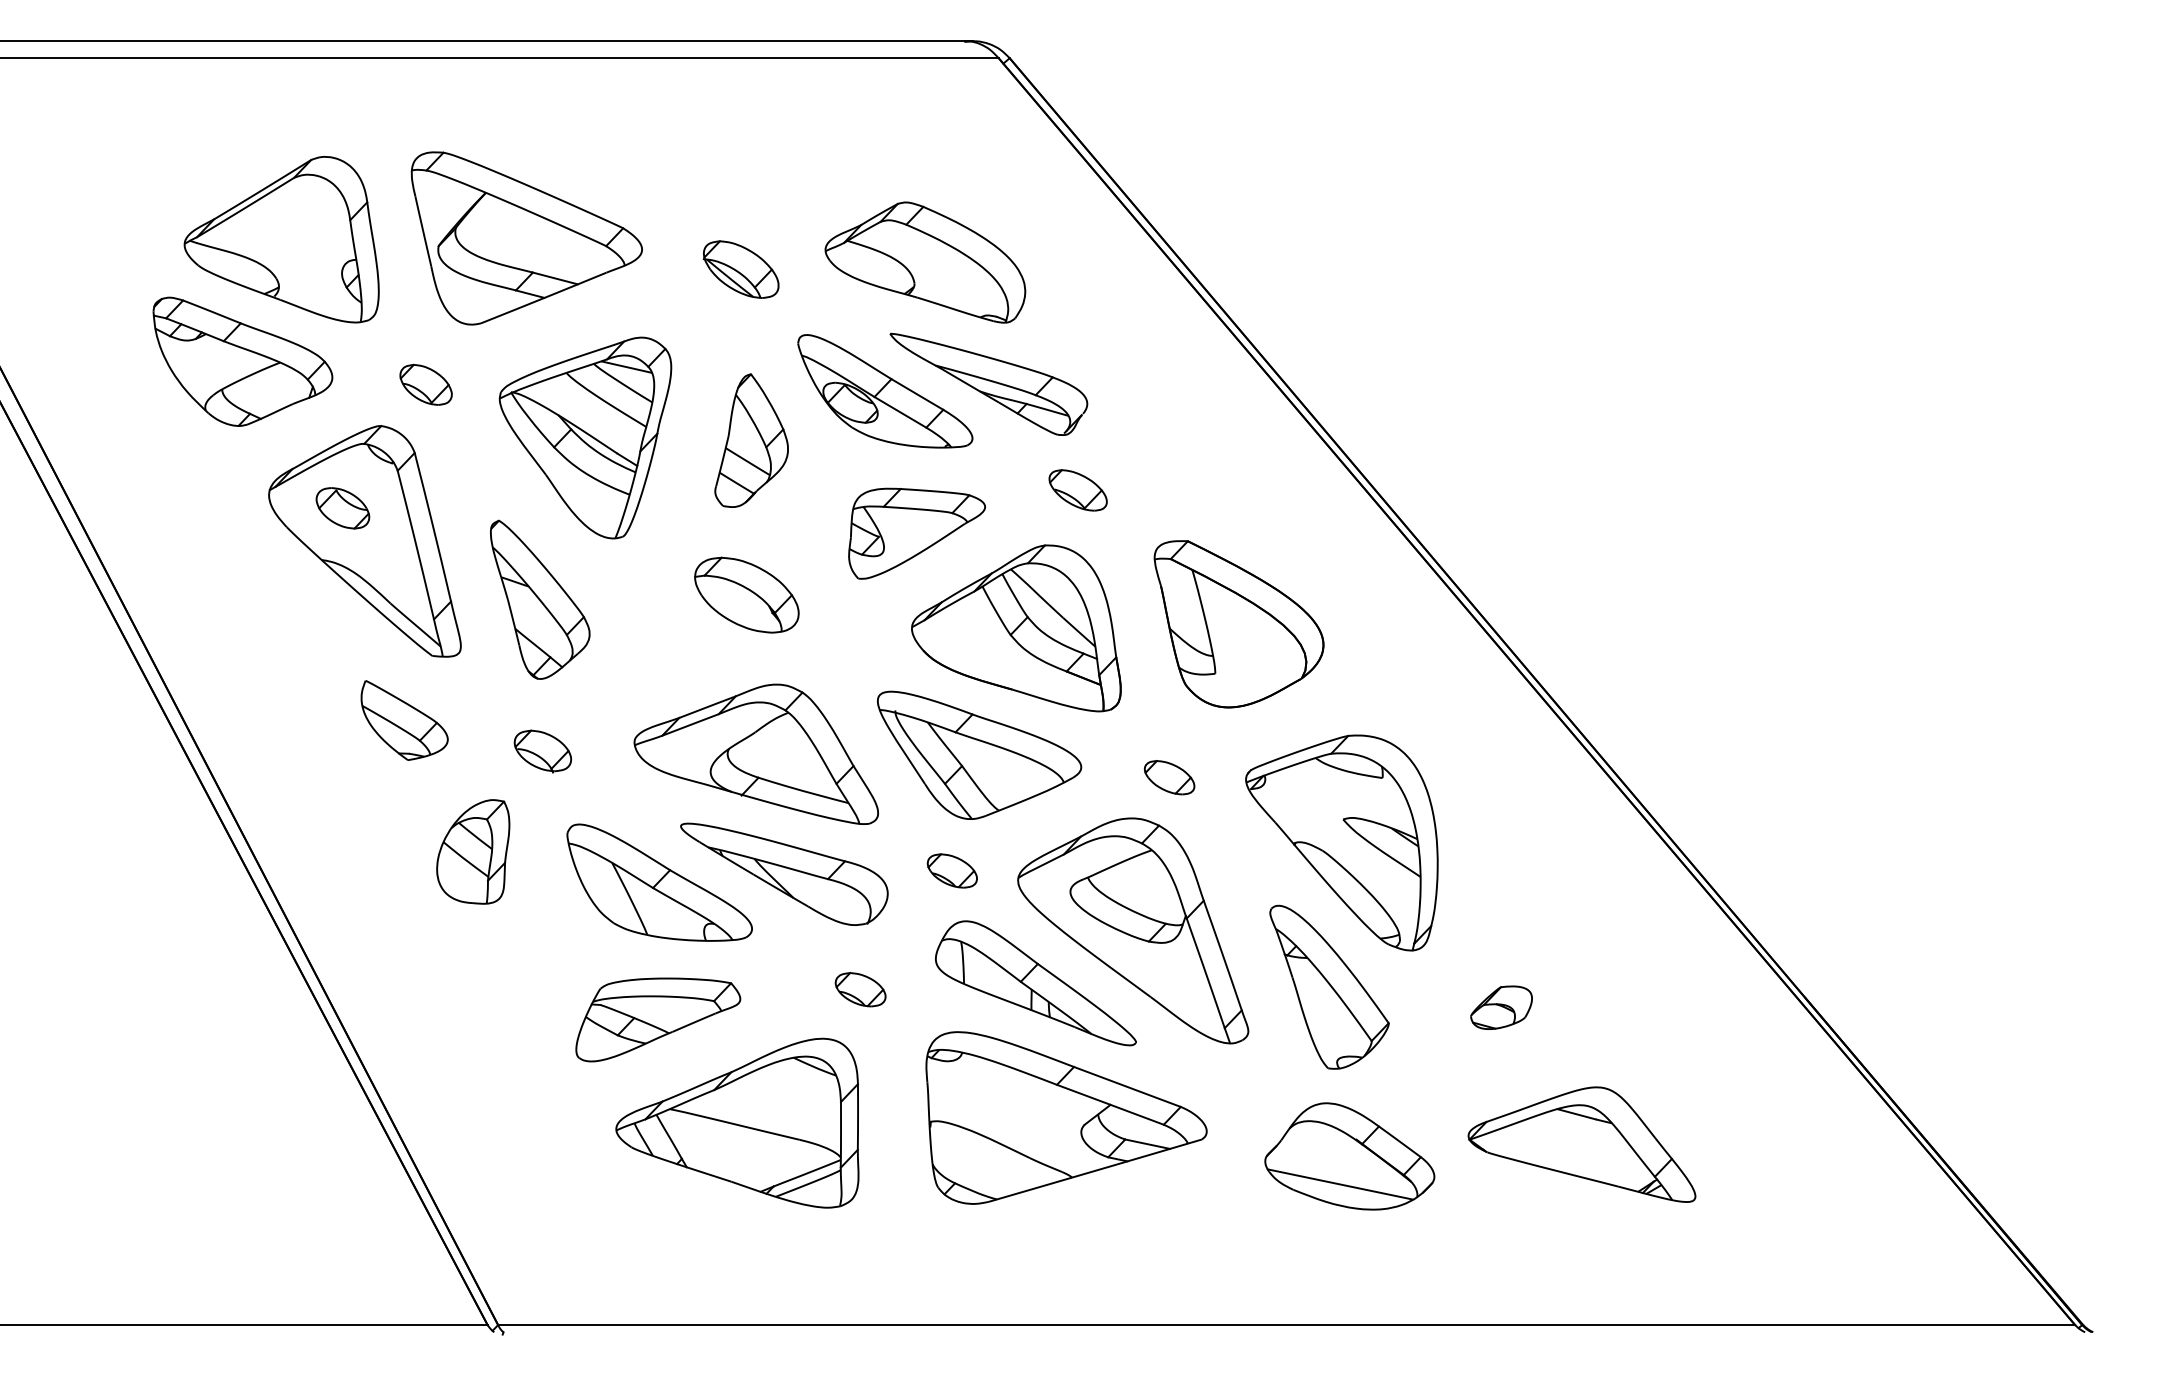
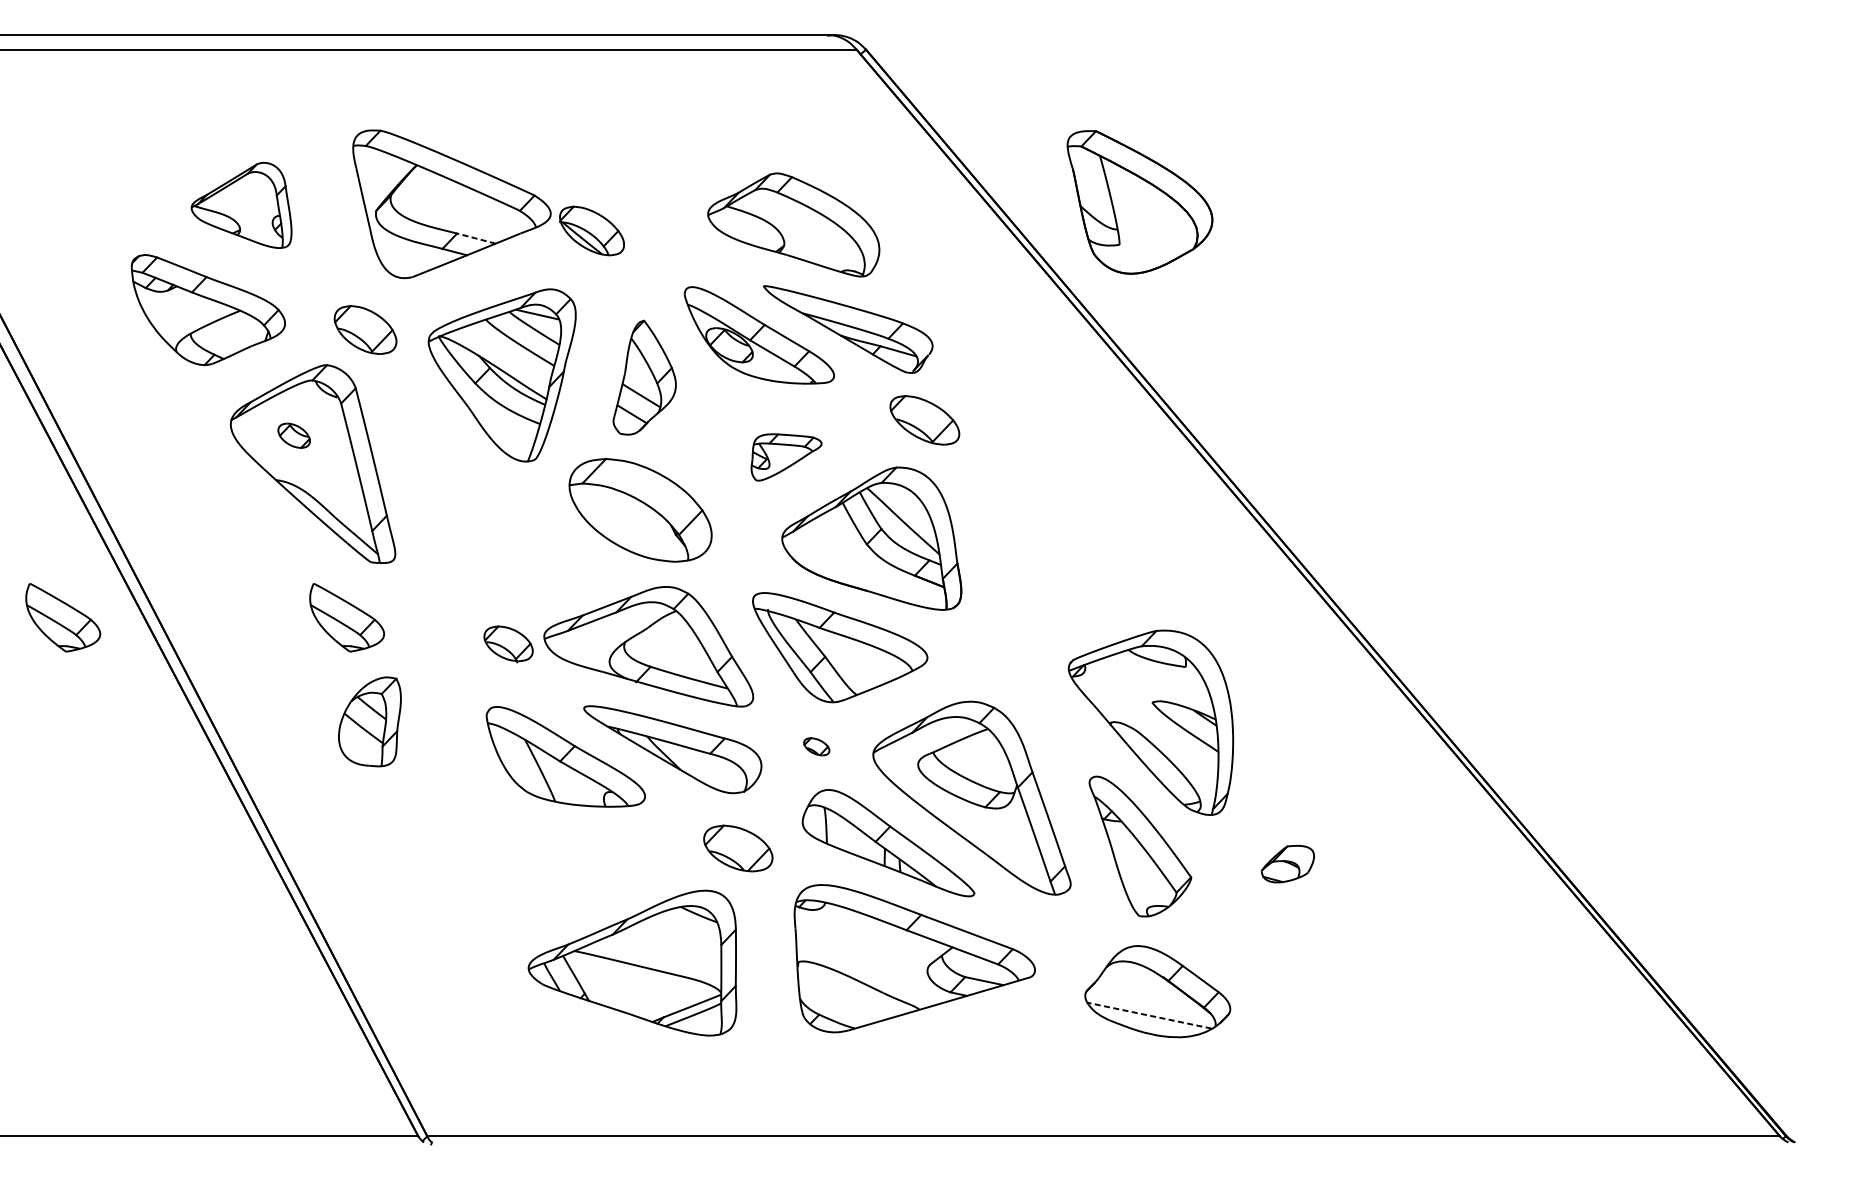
part: (281, 239) -> (241, 205), size x0.6
part: (740, 269) -> (591, 230), moved
line: (554, 278) -> (475, 238), solid -> dashed
part: (425, 384) -> (364, 329), size x1.4
part: (1077, 490) -> (924, 420), size x1.4
part: (342, 508) -> (293, 435), size x0.7
part: (916, 533) -> (786, 457), size x0.6
part: (746, 594) -> (640, 509), size x1.6
part: (540, 599) -> (463, 513), removed
part: (1238, 624) -> (1139, 202), moved
part: (73, 720) -> (63, 617), added
part: (542, 751) -> (508, 644), moved
part: (1169, 777) -> (1003, 666), removed
part: (473, 851) -> (370, 721), moved
part: (951, 870) -> (816, 746), size x0.6
part: (860, 989) -> (738, 848), size x1.6
part: (658, 1019) -> (564, 874), removed
part: (1581, 1144) -> (1356, 981), removed
line: (1340, 1184) -> (1149, 1015), solid -> dashed

